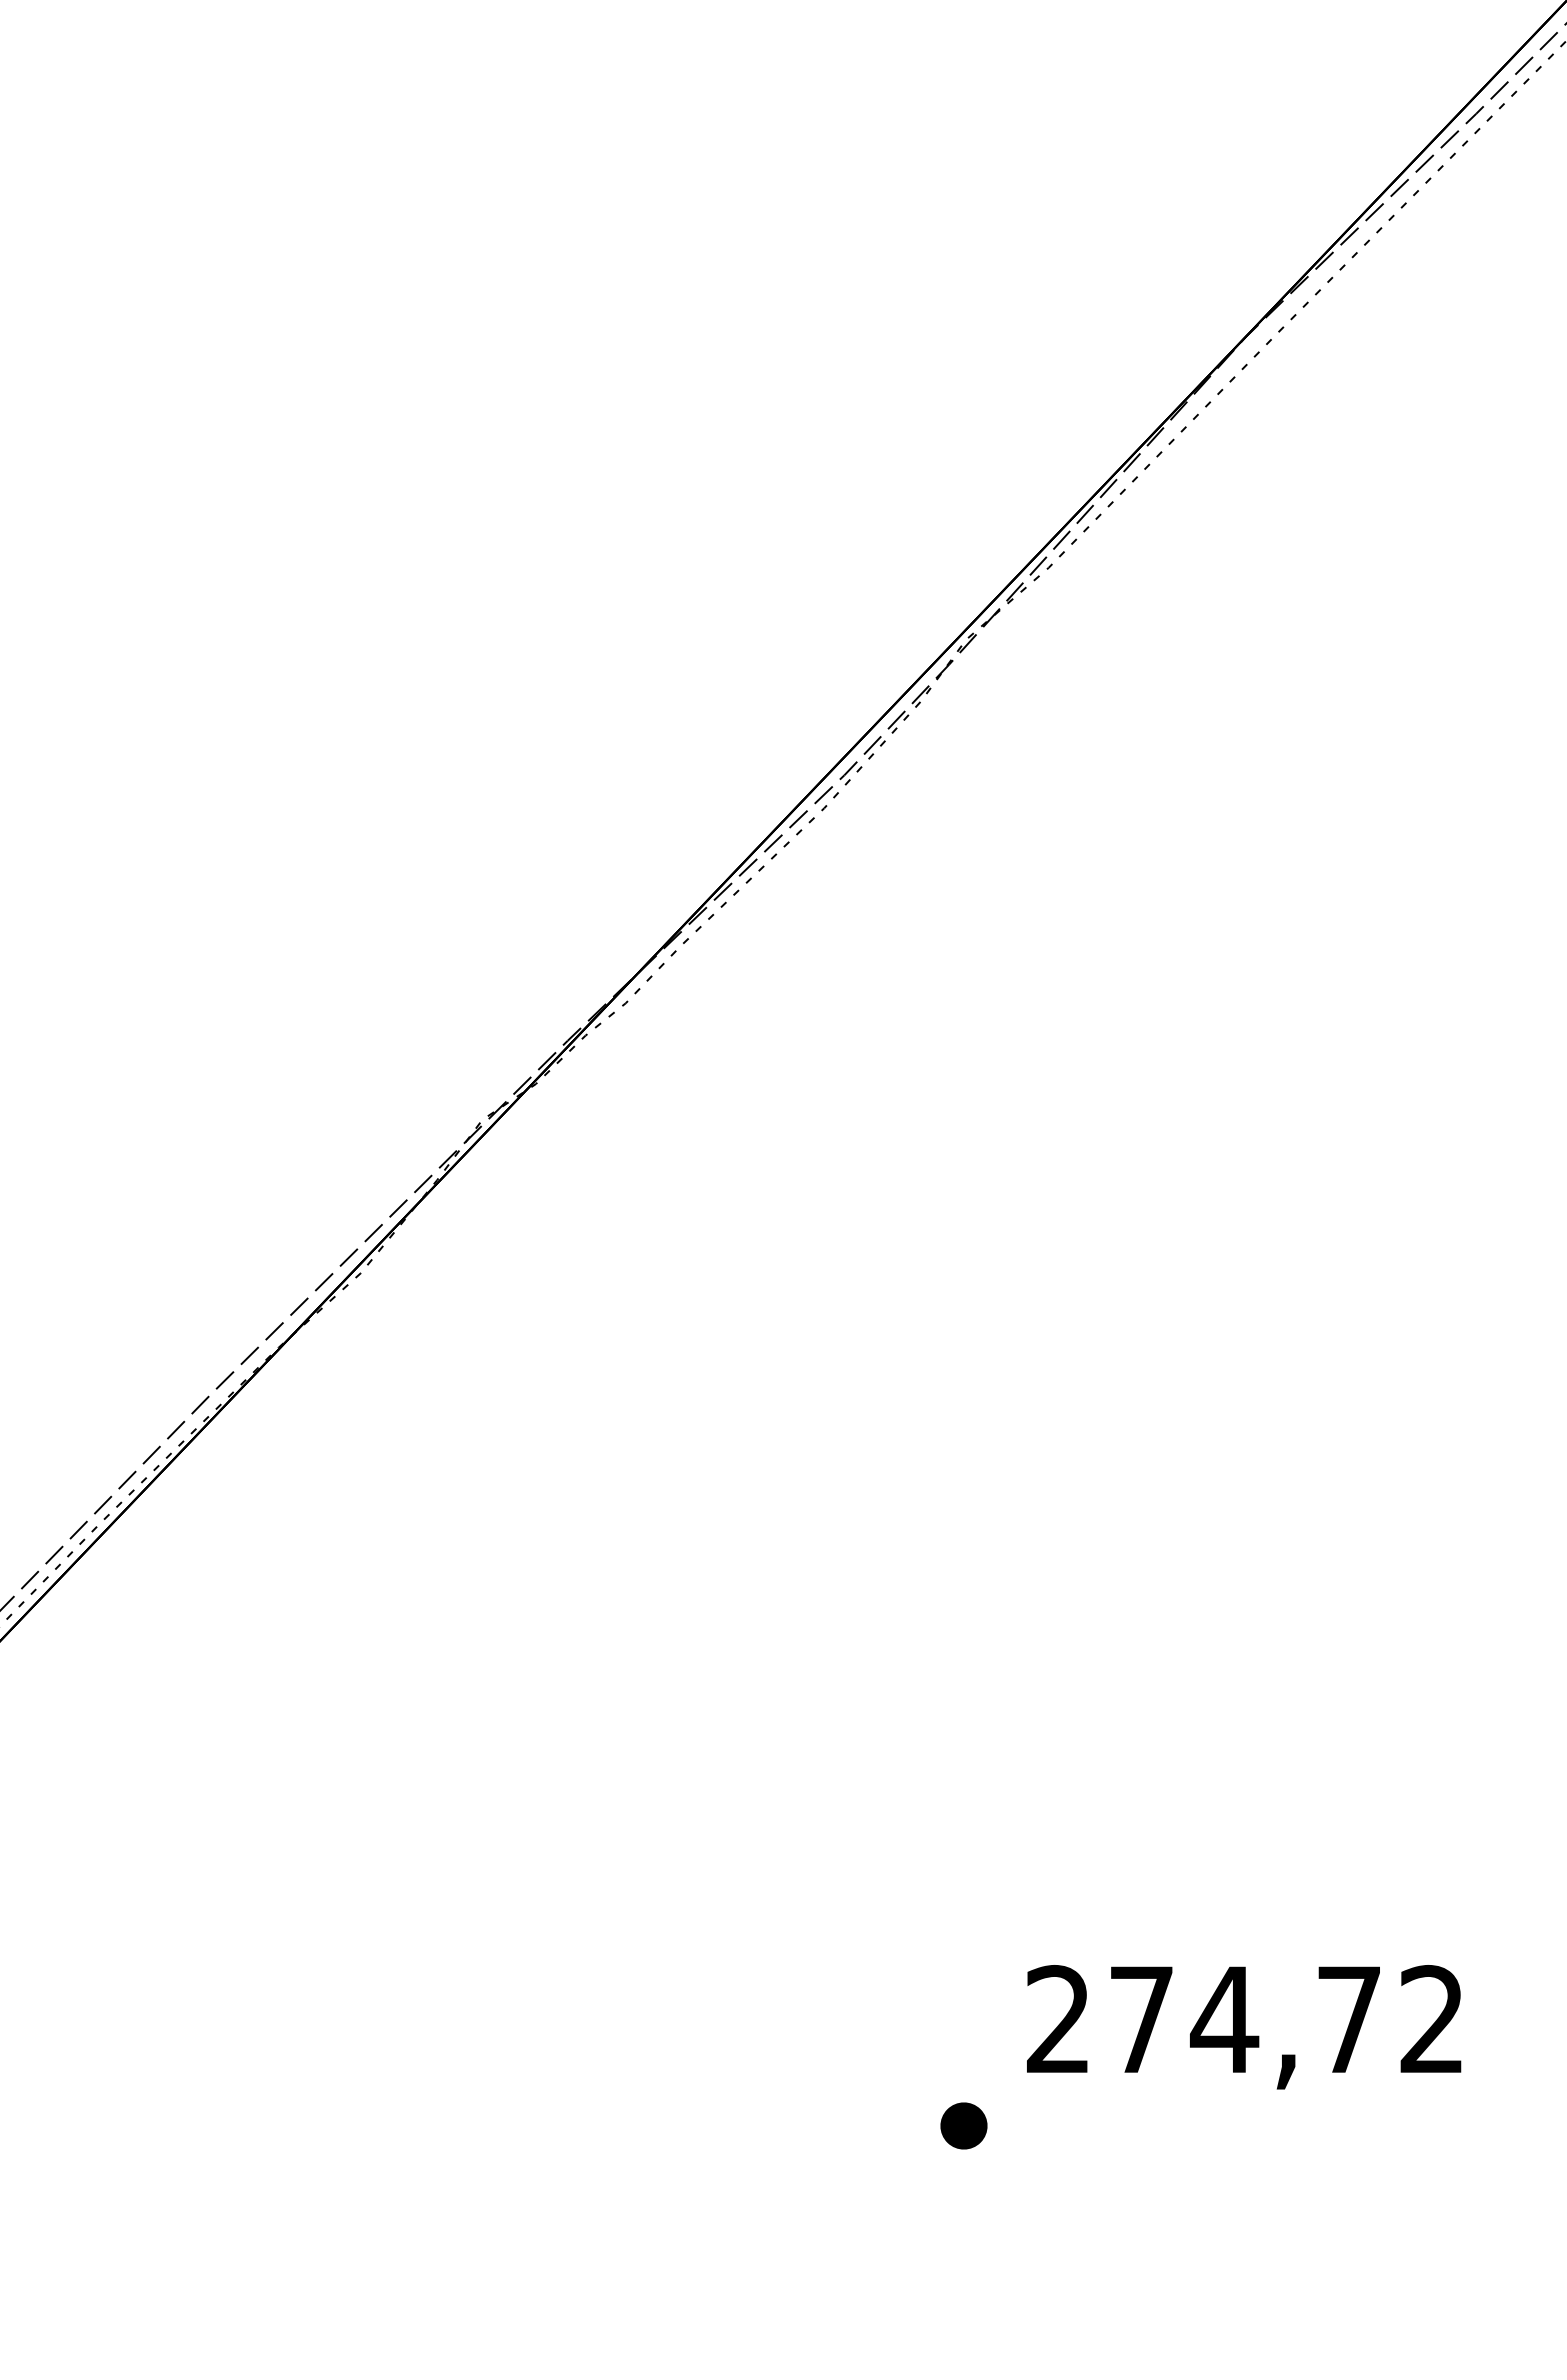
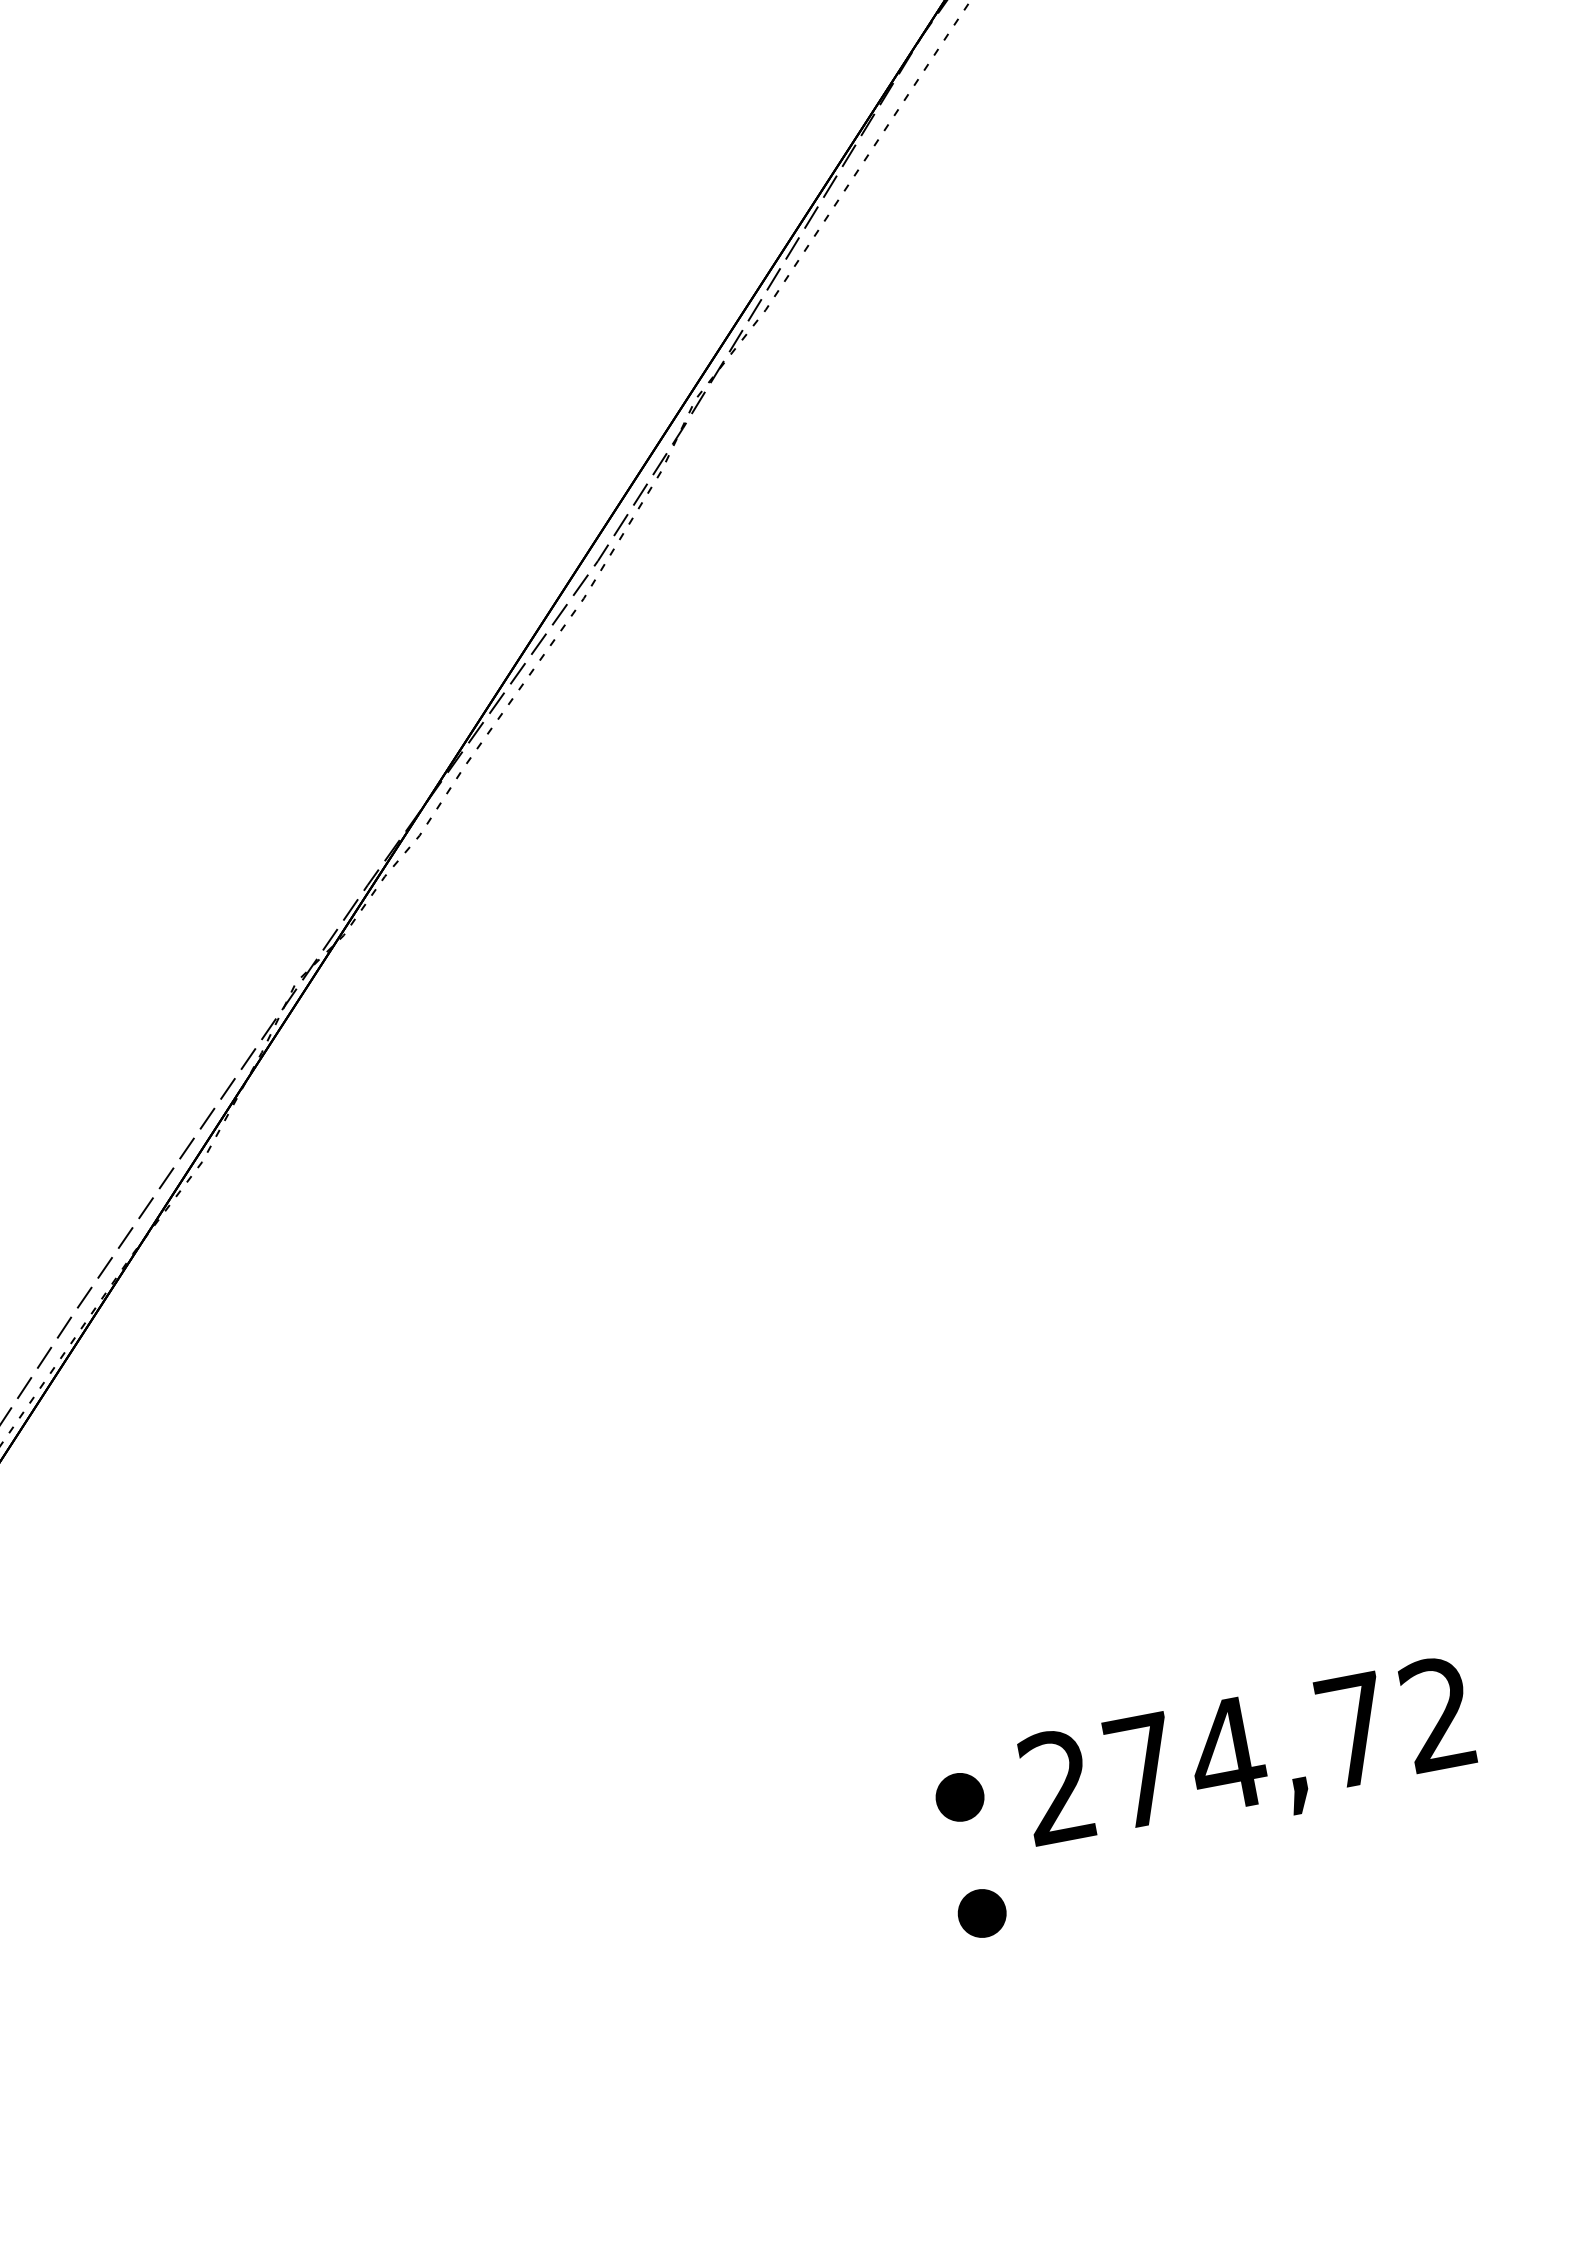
part: (963, 2011) -> (959, 1796), added

